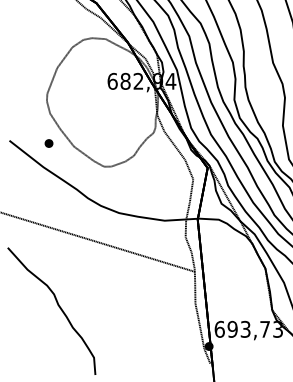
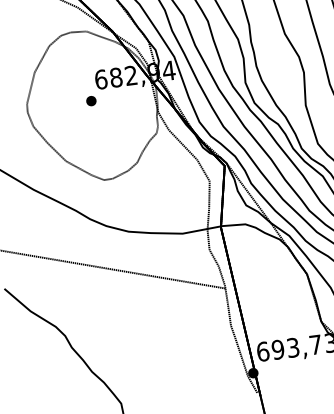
part: (48, 143) -> (90, 101), moved

